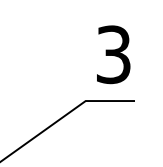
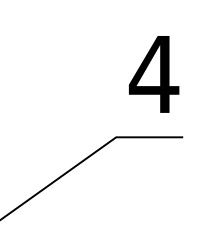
text: (113, 54) -> (153, 74), 3 -> 4

